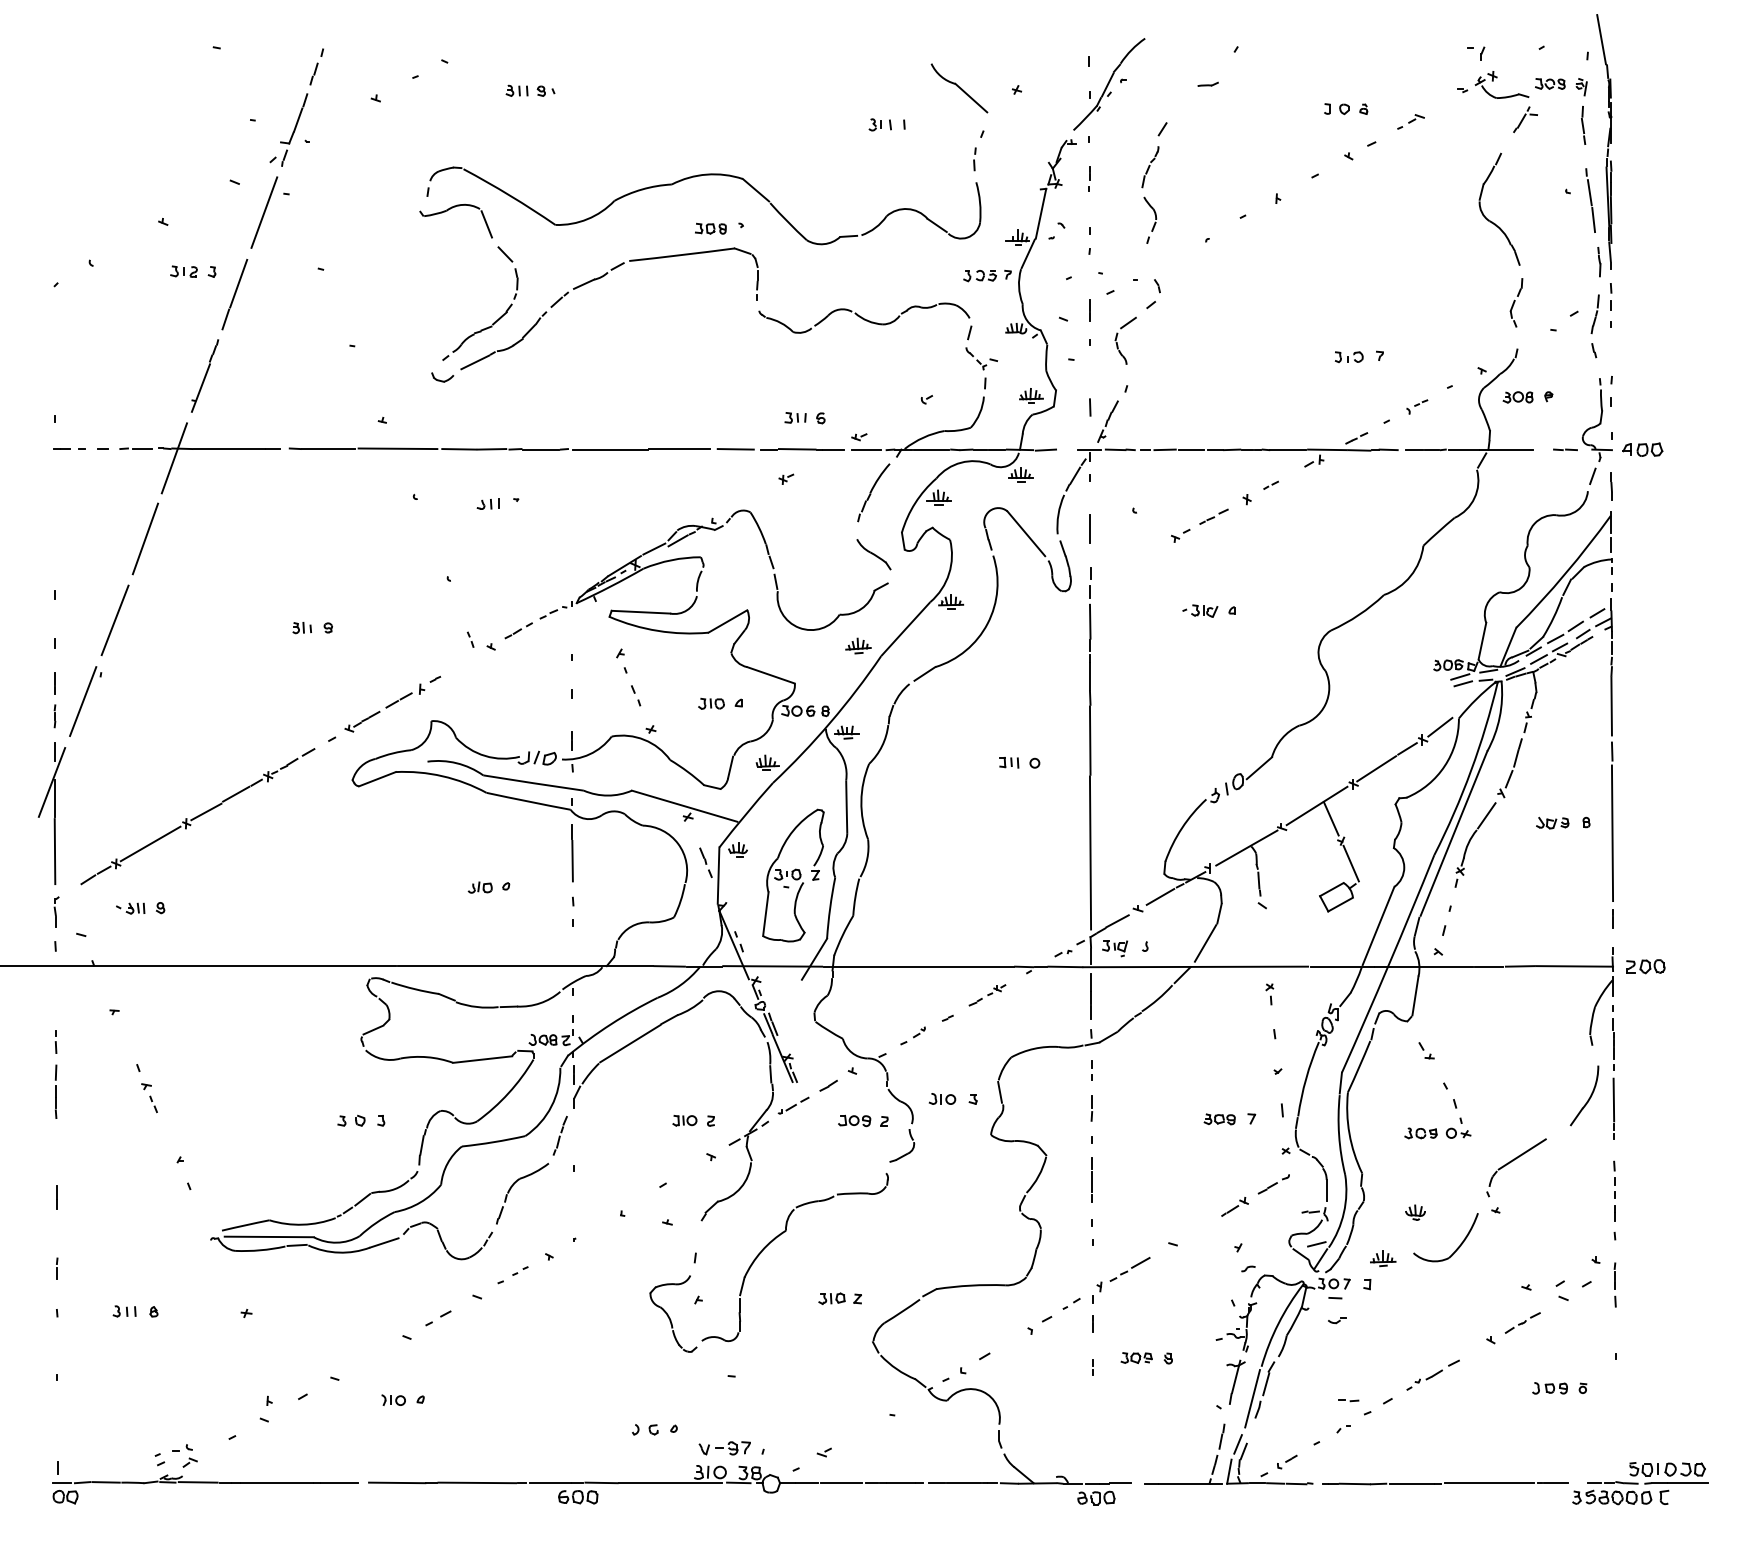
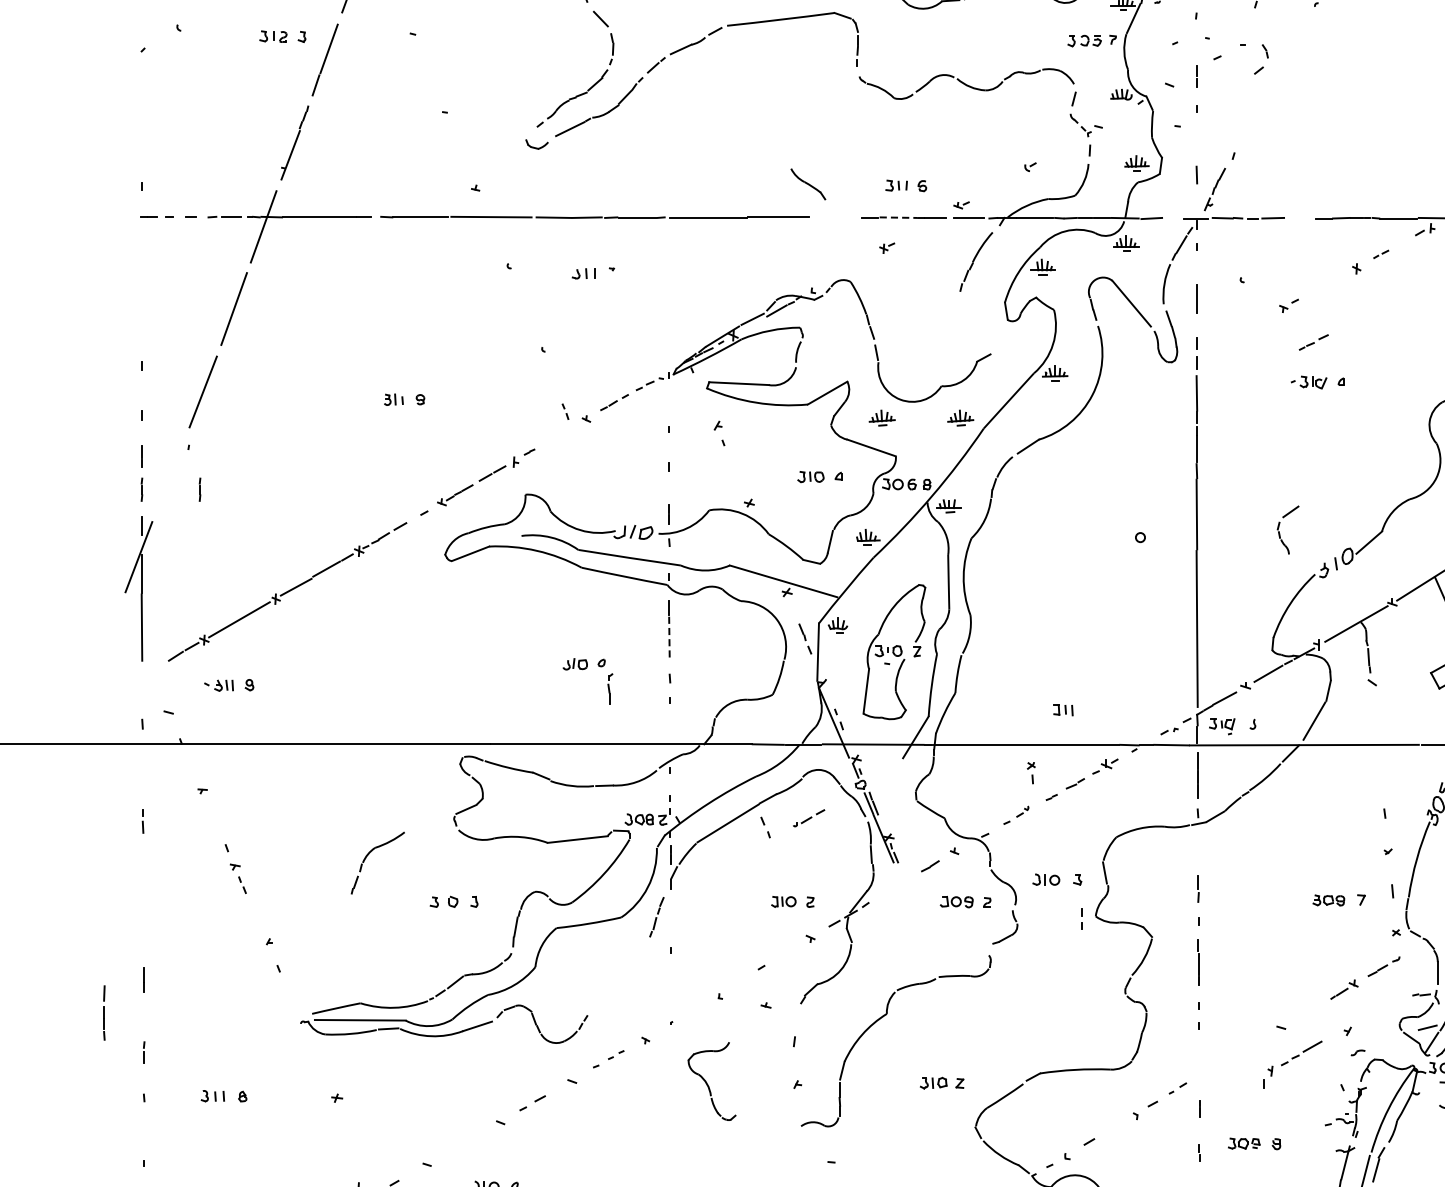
part: (1117, 342) -> (1279, 531), moved
line: (735, 449) -> (835, 217), removed
line: (797, 449) -> (898, 217), solid -> dashed
line: (1191, 449) -> (1300, 217), removed
part: (1213, 516) -> (1313, 342), moved
part: (873, 554) -> (807, 184), moved
part: (781, 645) -> (882, 417), added
part: (636, 695) -> (766, 827), moved
line: (83, 701) -> (171, 474), removed
part: (111, 716) -> (199, 489), added
part: (1009, 762) -> (1063, 710), moved
line: (572, 861) -> (669, 637), solid -> dashed
part: (56, 911) -> (610, 688), moved
part: (1269, 994) -> (1031, 773), moved
part: (987, 995) -> (1092, 774), size x1.4
line: (1091, 1068) -> (1081, 916), moved
part: (55, 1091) -> (103, 1012), moved
part: (793, 1105) -> (808, 818), moved
part: (512, 1187) -> (367, 856), moved
part: (1121, 1280) -> (1292, 1064), moved
part: (673, 1313) -> (712, 1080), moved

